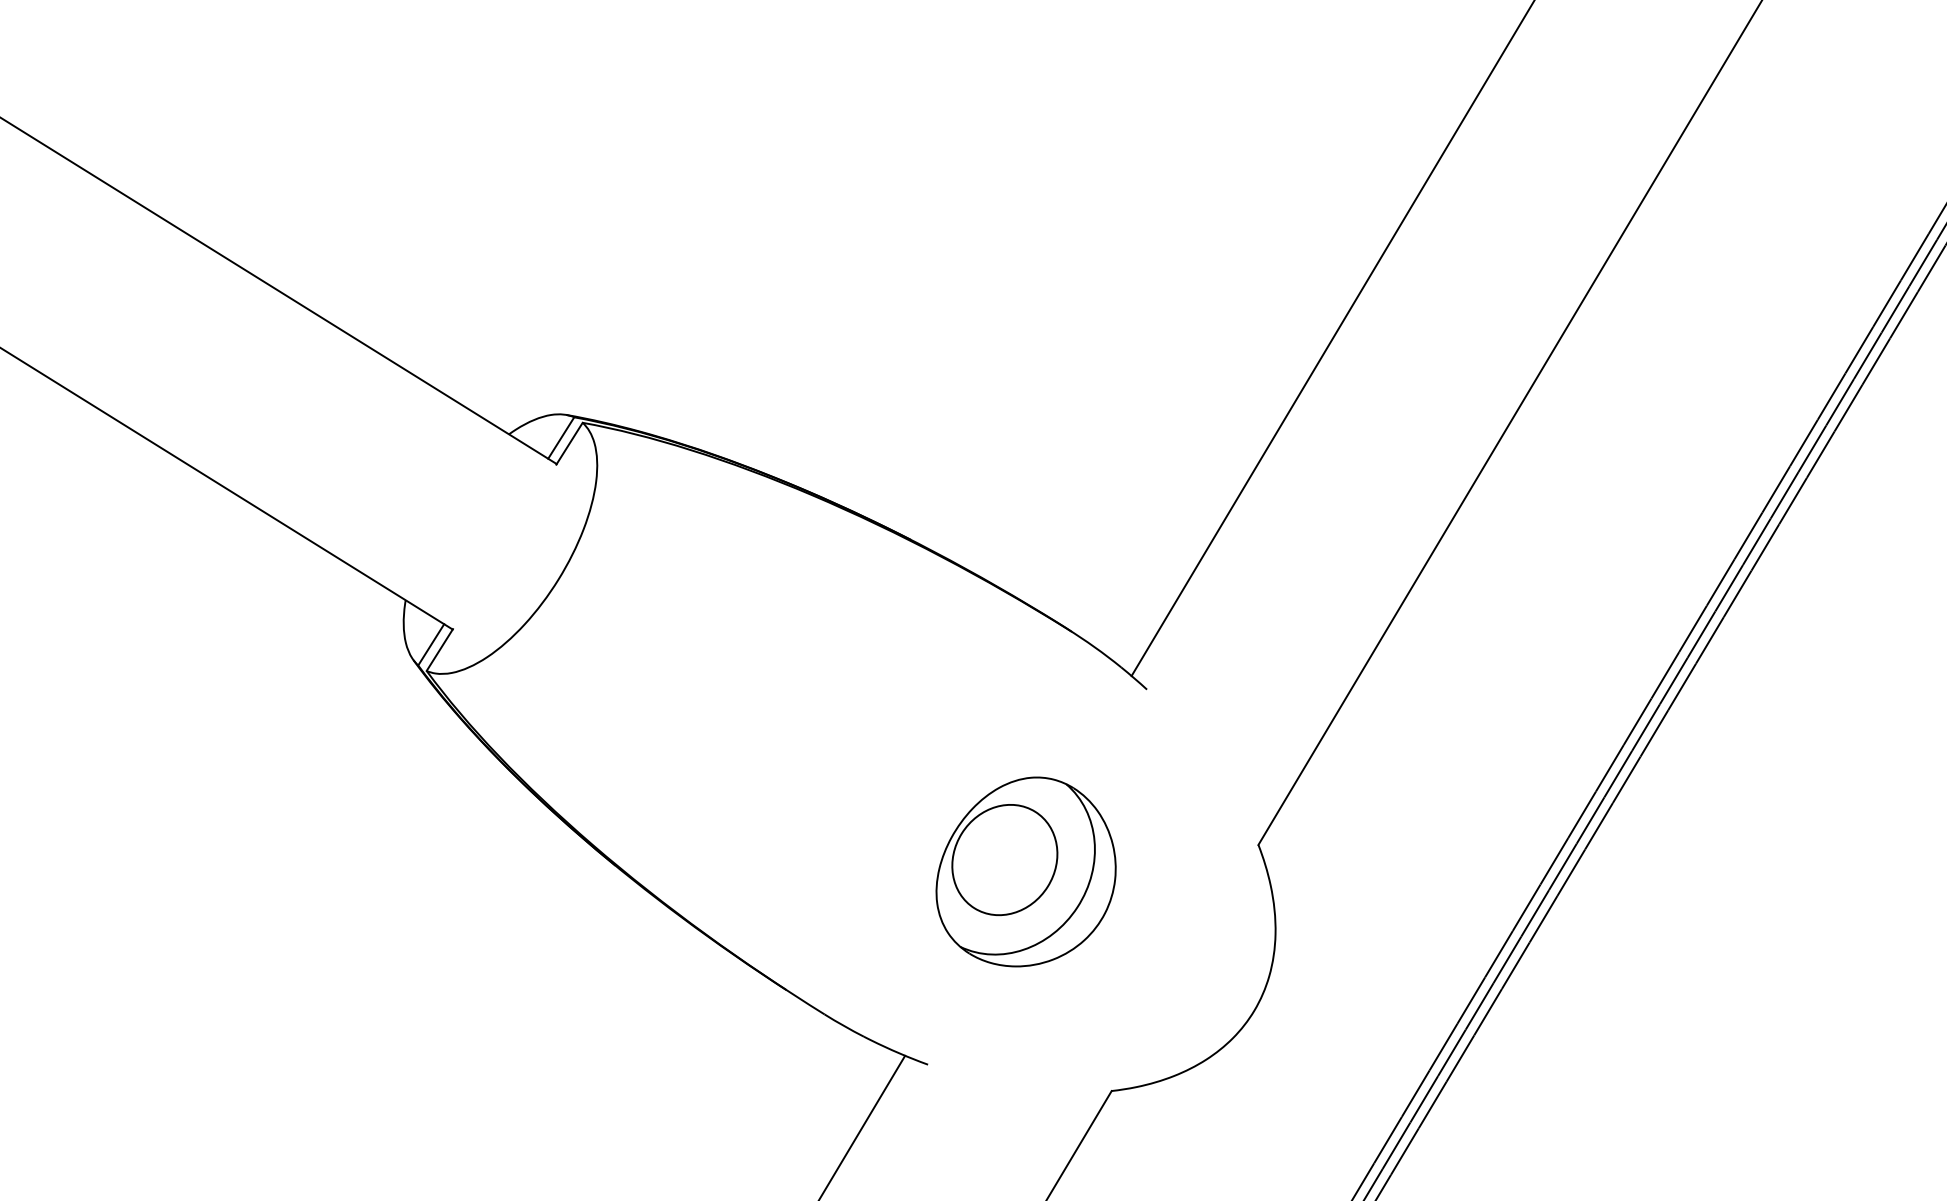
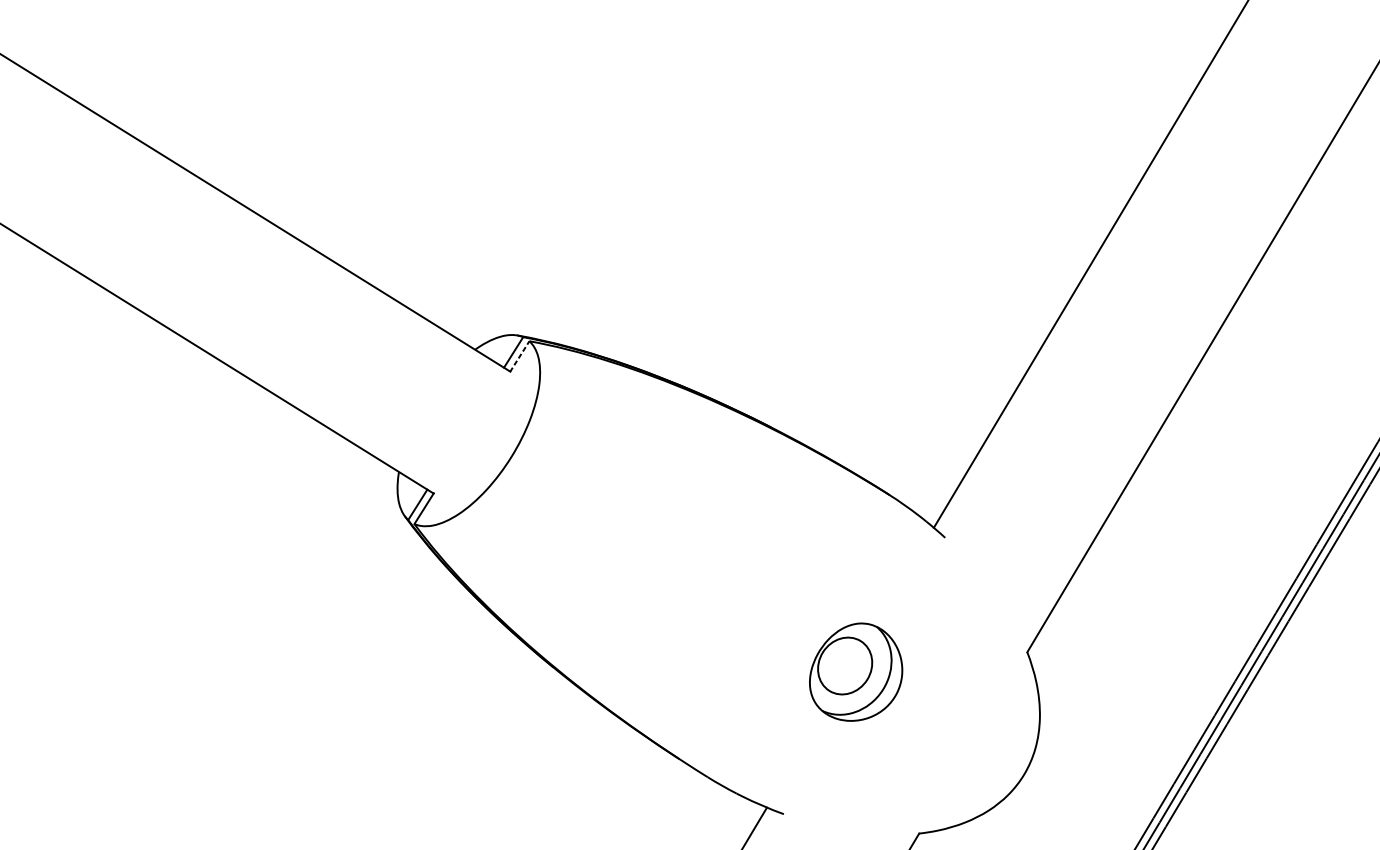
line: (569, 443) -> (519, 356), solid -> dashed
part: (1025, 871) -> (855, 671), size x0.7

